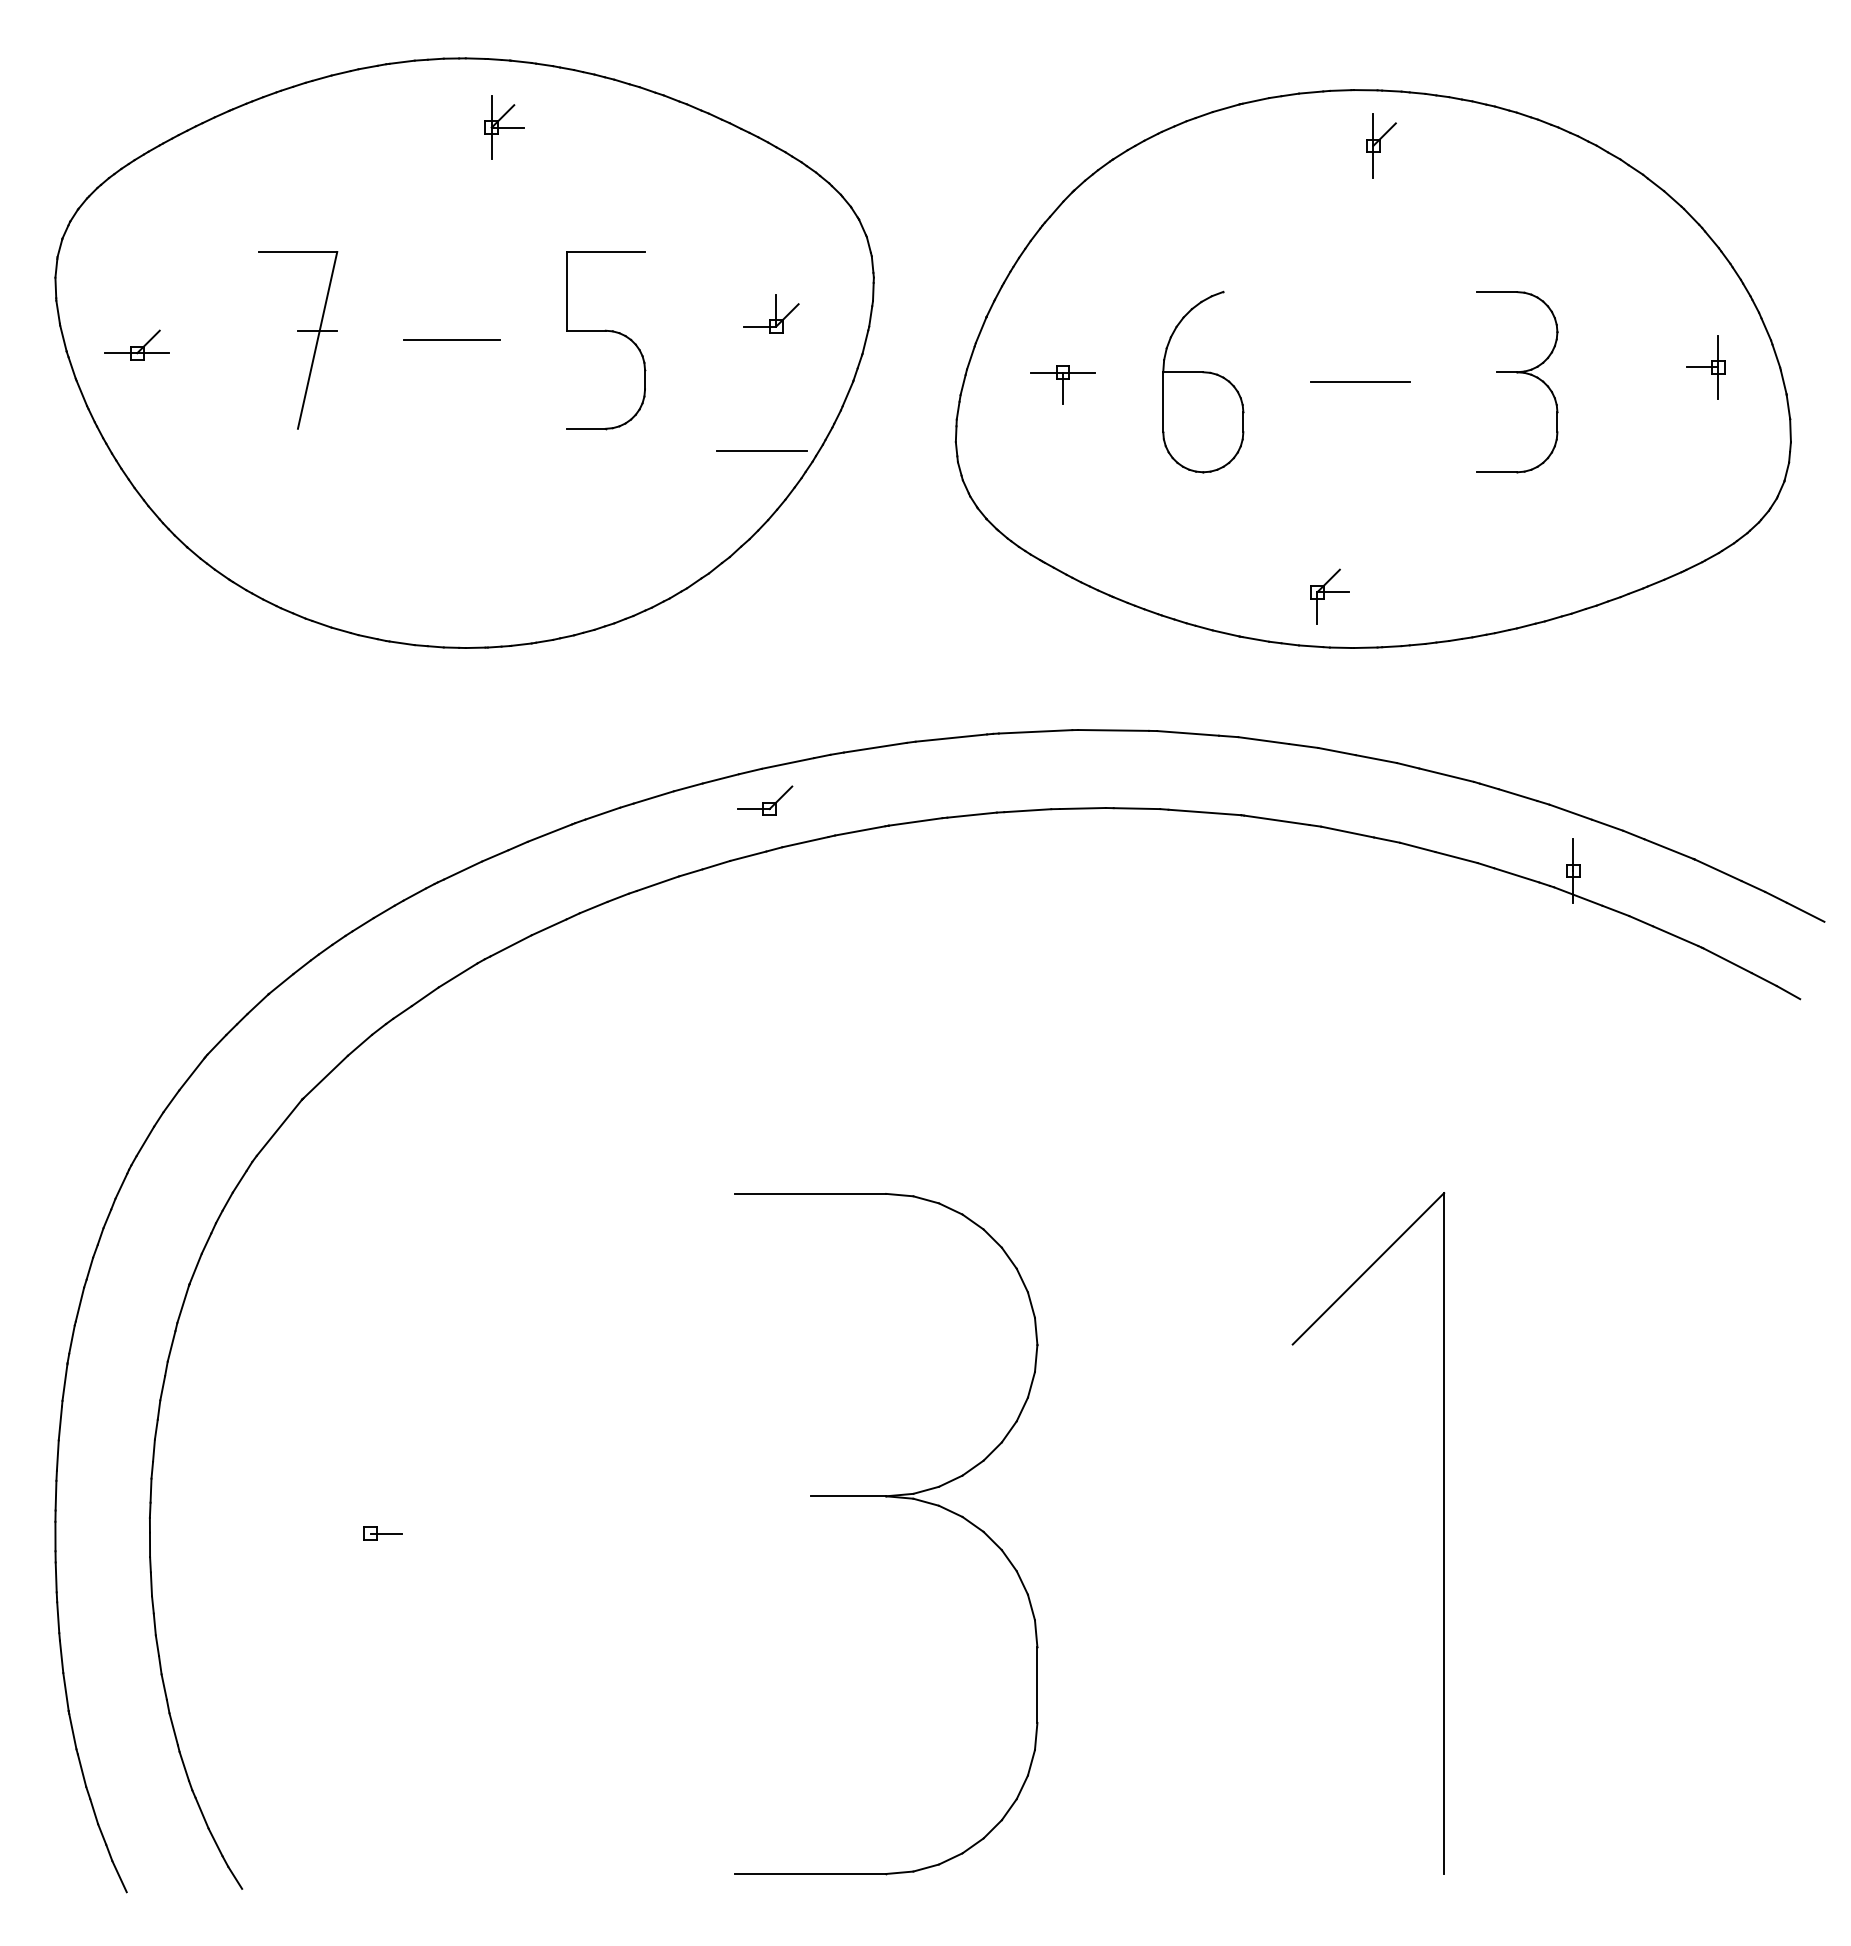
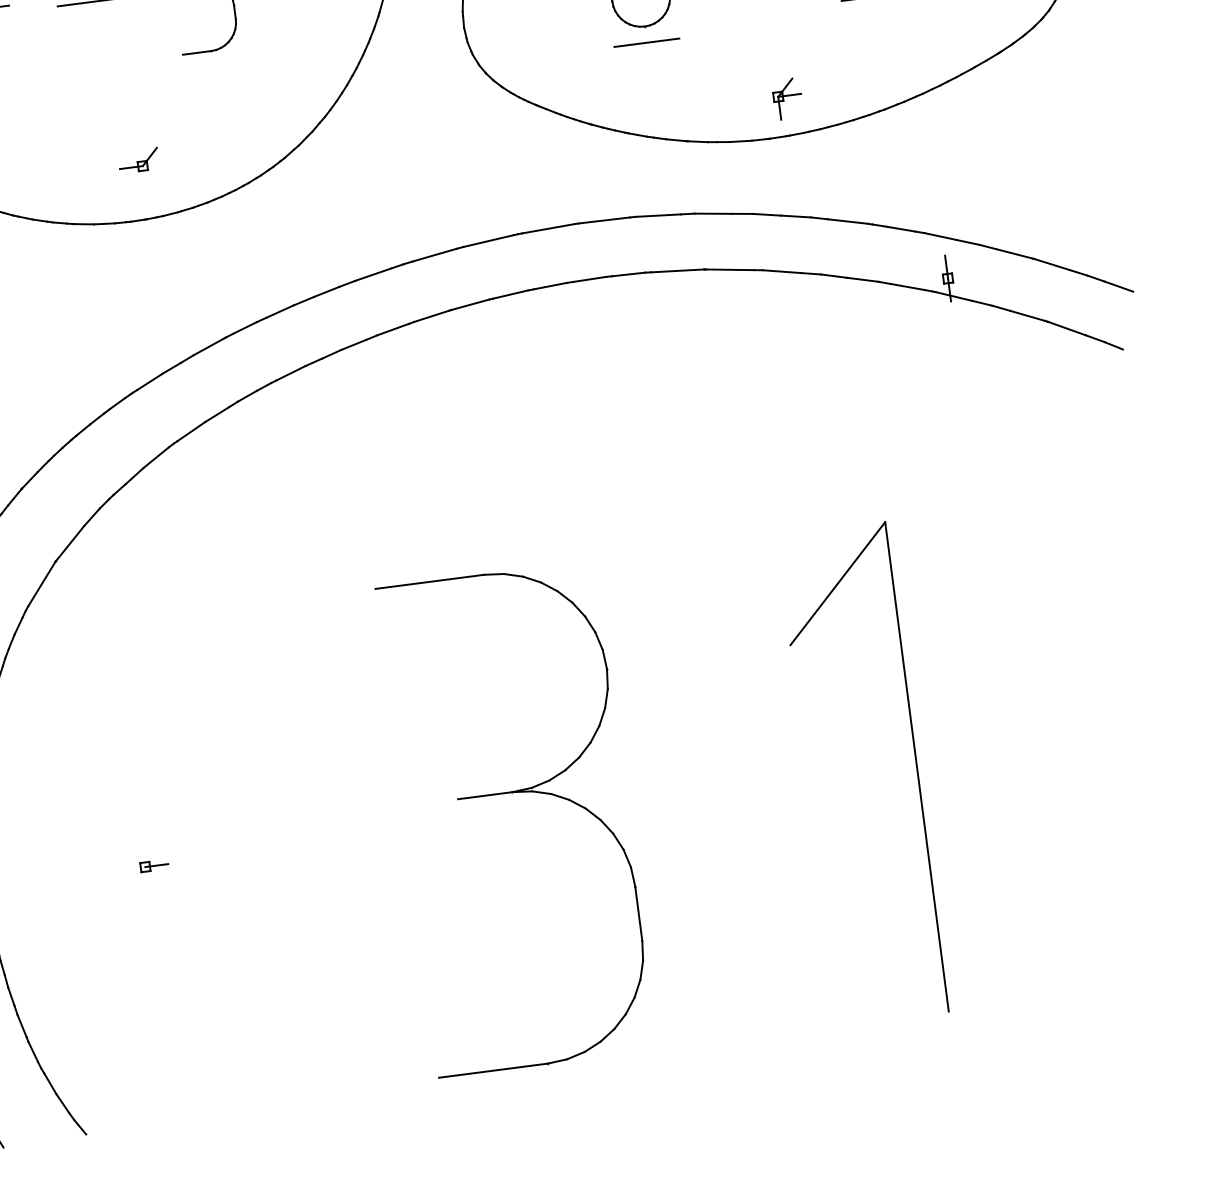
line: (761, 450) -> (646, 42), moved
part: (1329, 596) -> (787, 98), moved
part: (765, 800) -> (139, 160), moved

